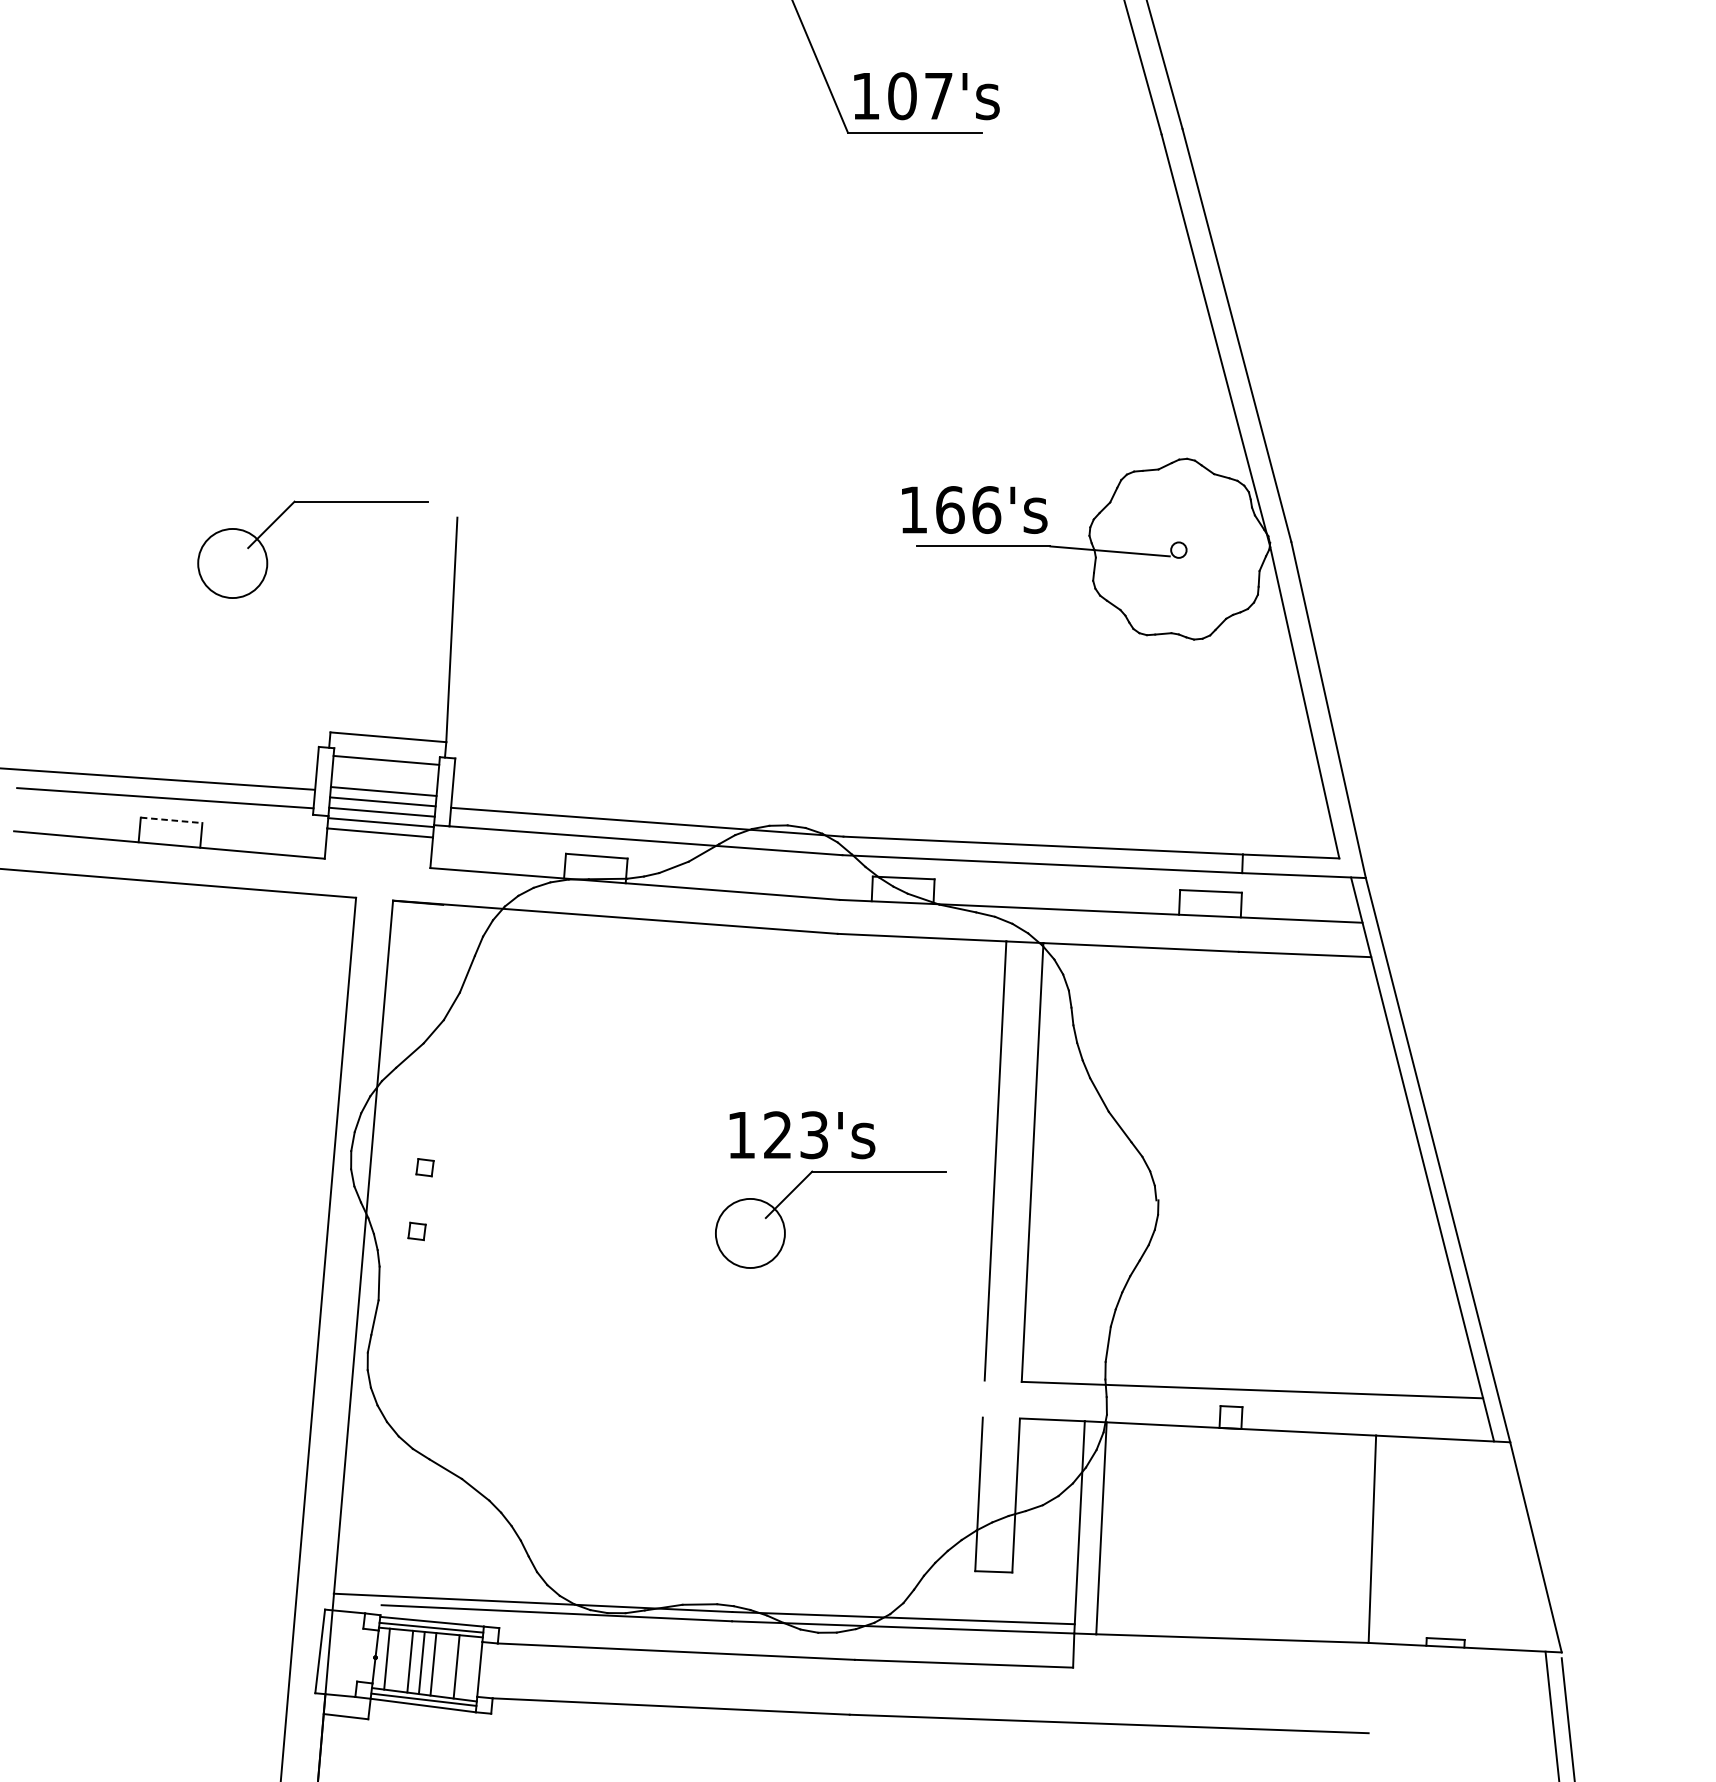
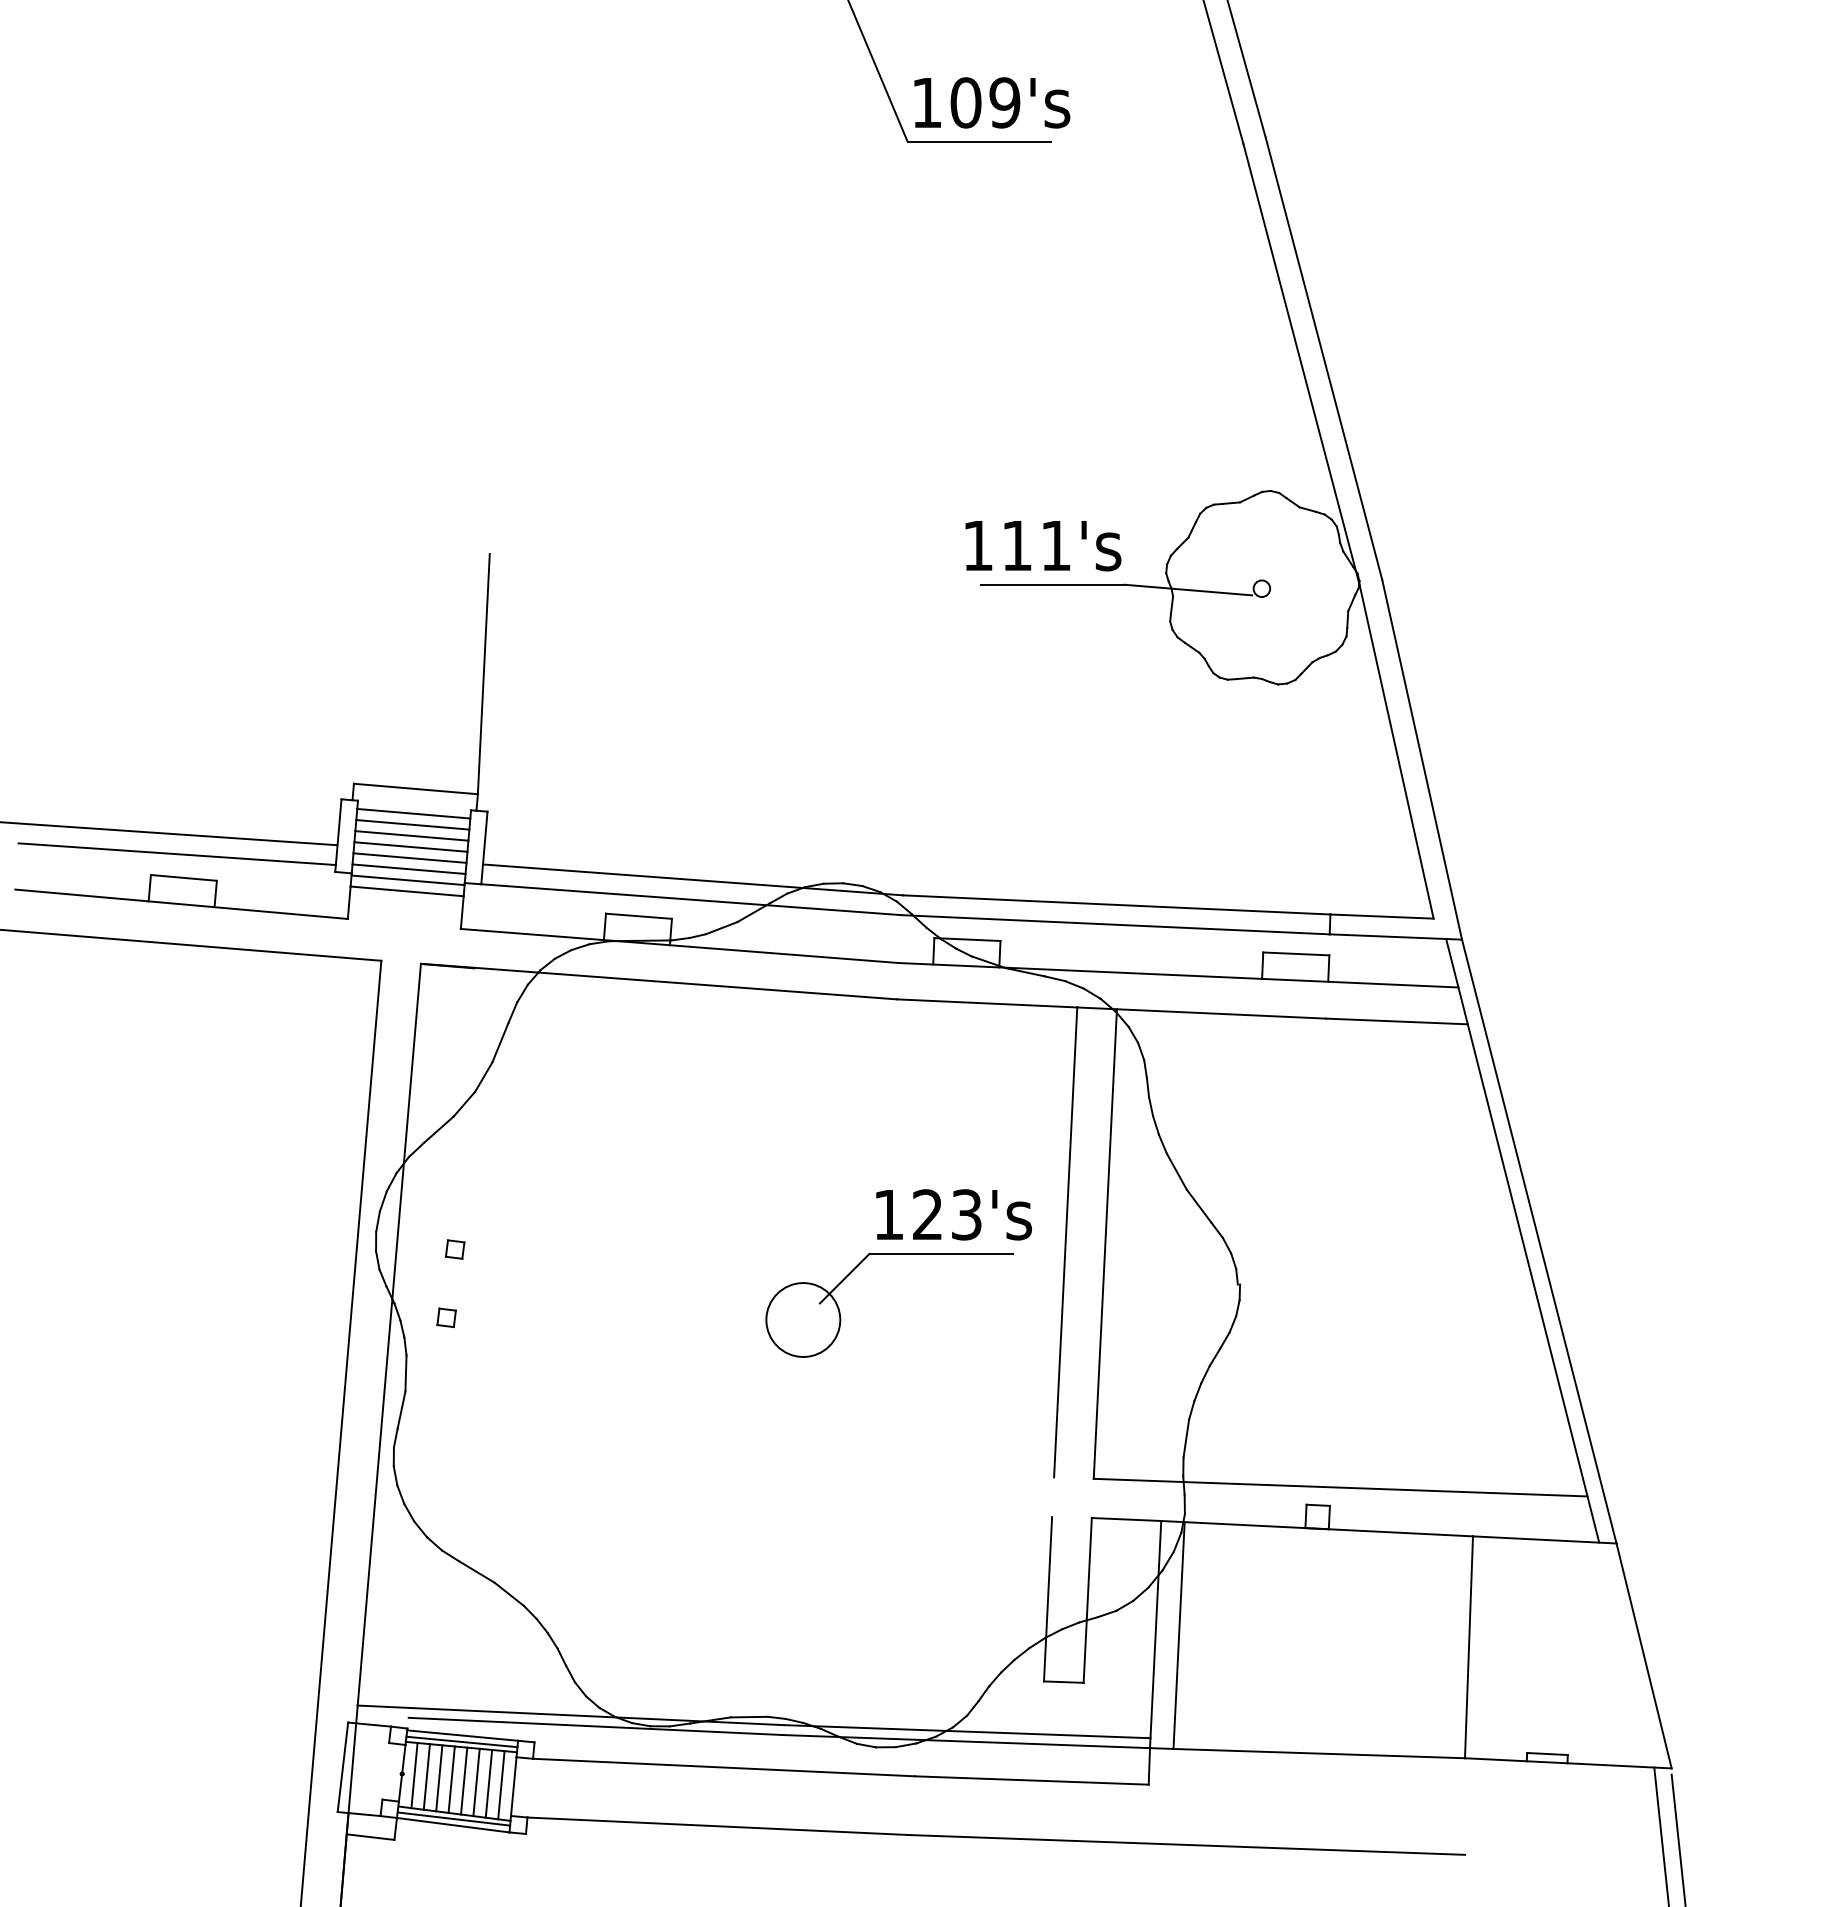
text: (938, 95) -> (1004, 102), 107's -> 109's
text: (968, 509) -> (1036, 545), 166's -> 111's
part: (281, 516) -> (301, 552), removed
line: (385, 770) -> (412, 824), added
line: (384, 780) -> (411, 835), added
line: (172, 819) -> (184, 877), dashed -> solid
text: (802, 1134) -> (954, 1214), moved
line: (398, 1660) -> (426, 1776), added
line: (444, 1665) -> (476, 1782), added
line: (468, 1668) -> (501, 1785), added

